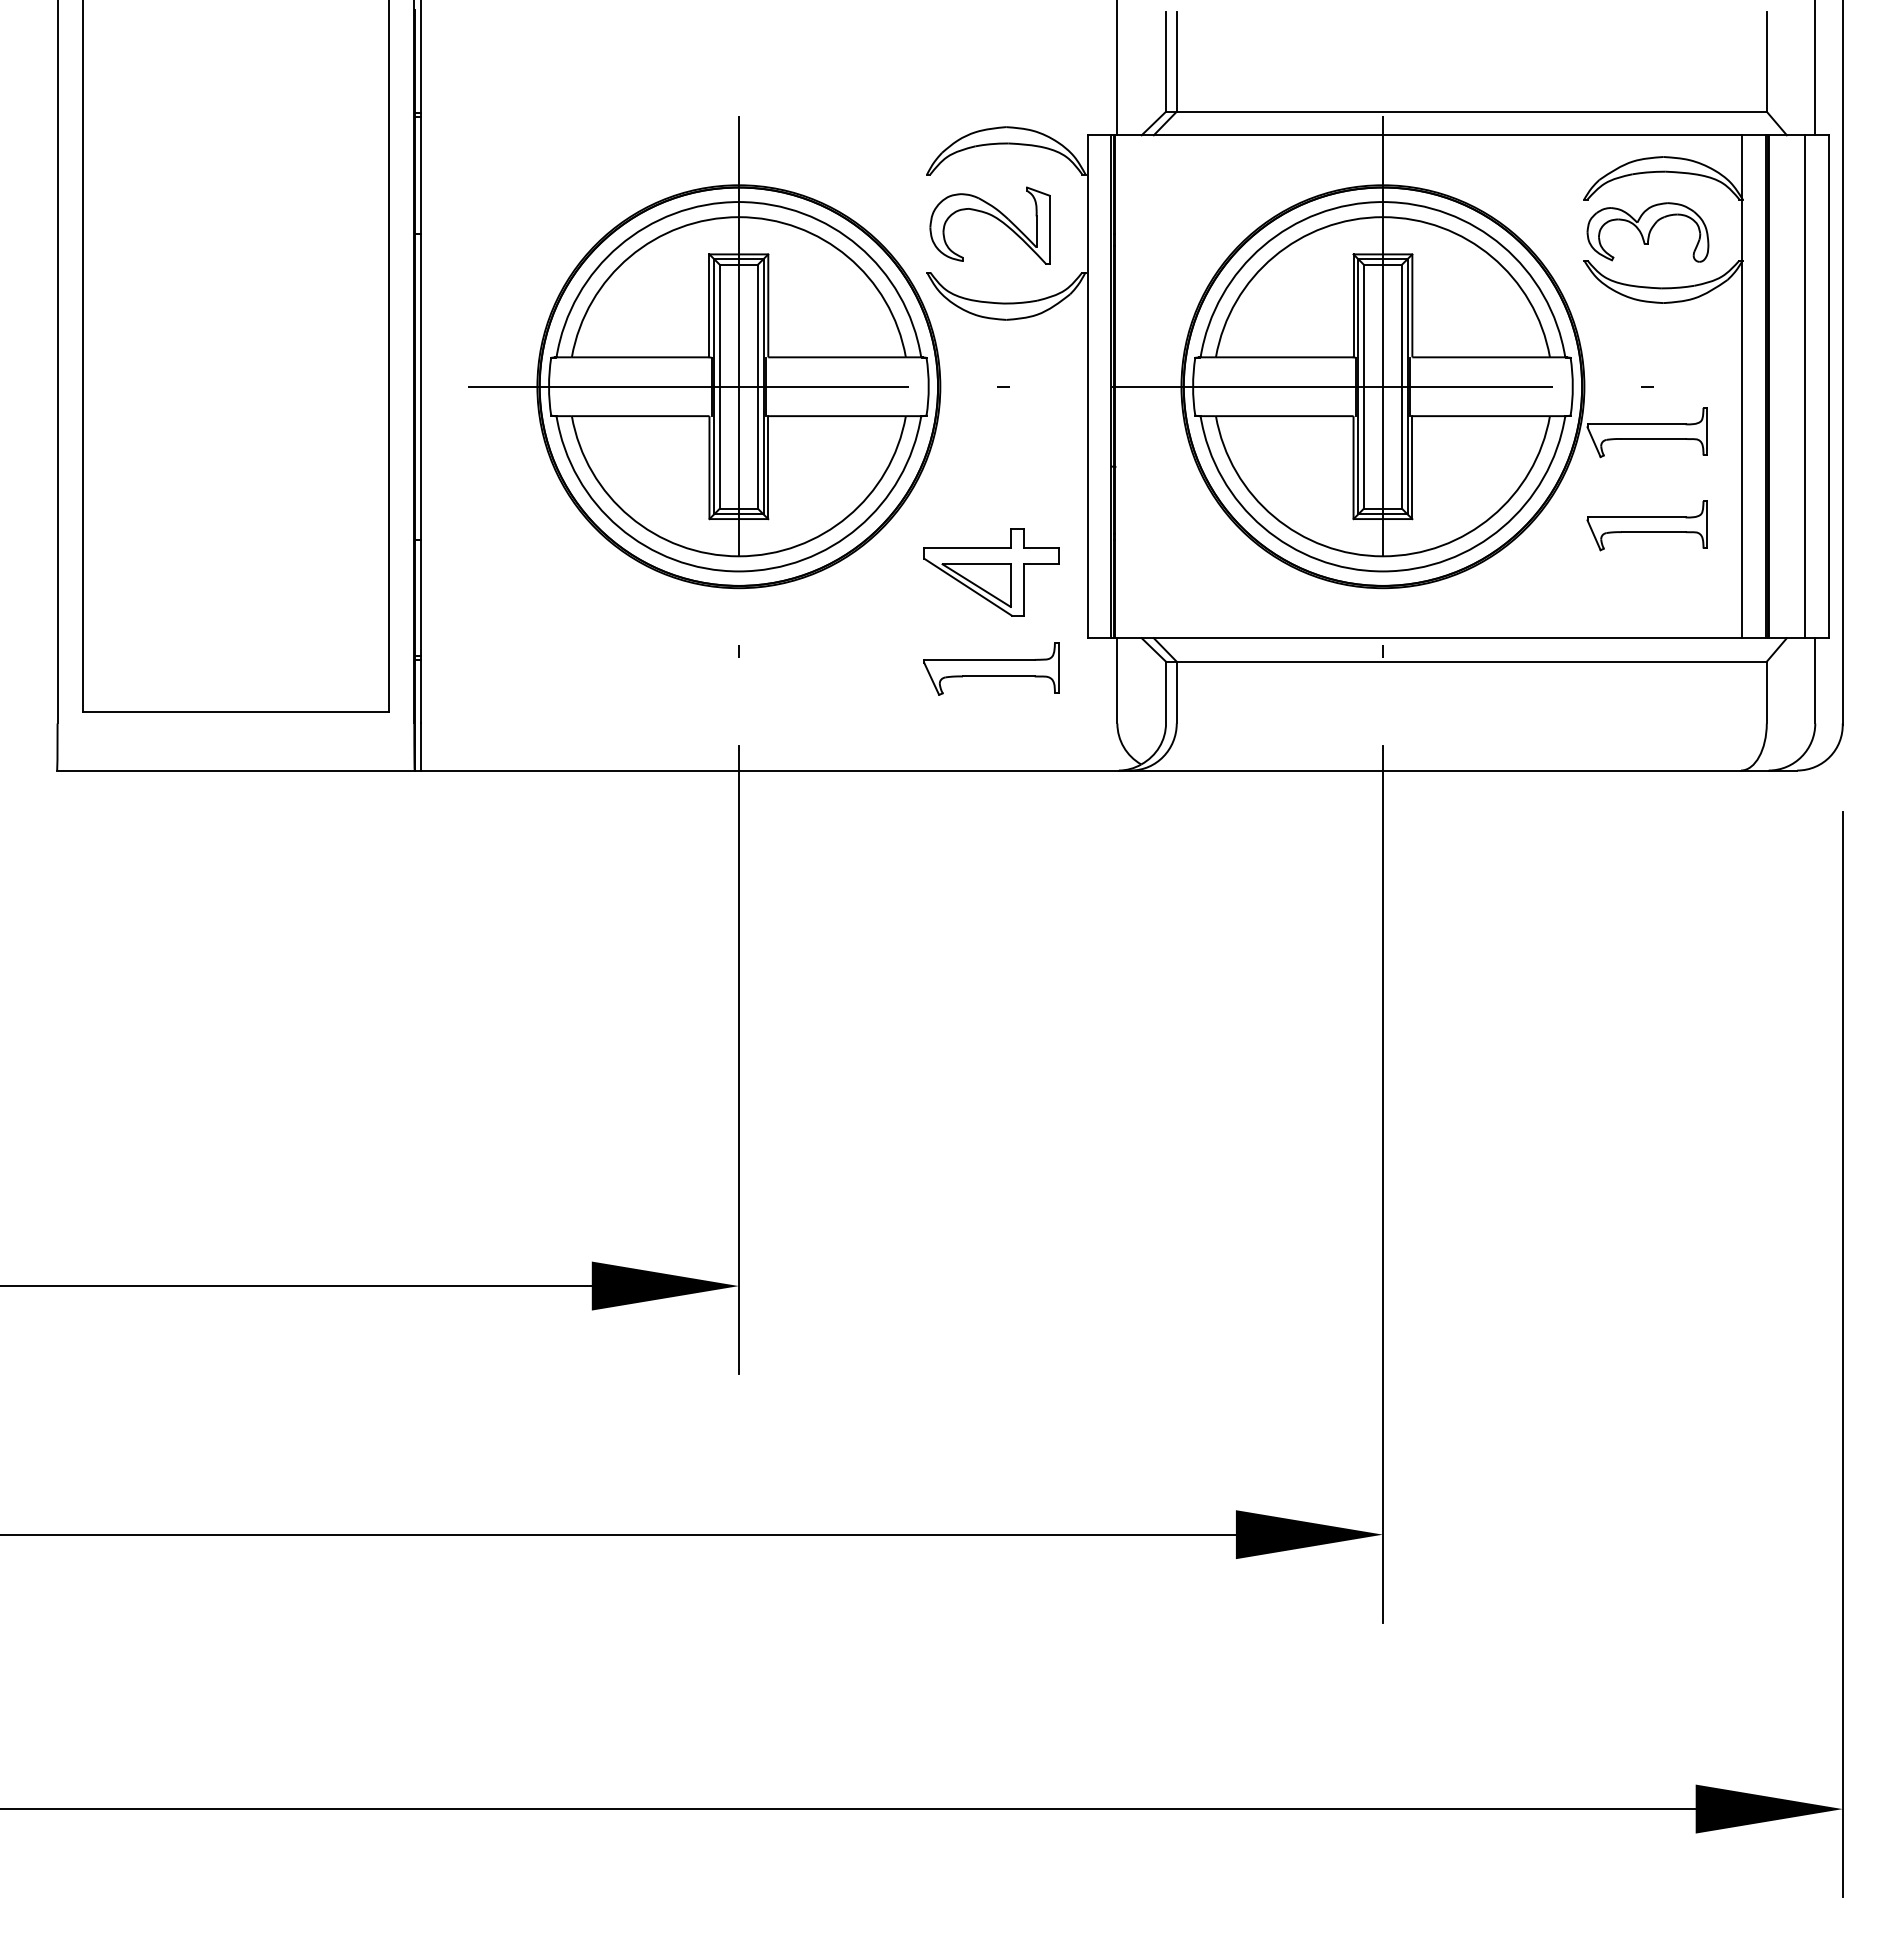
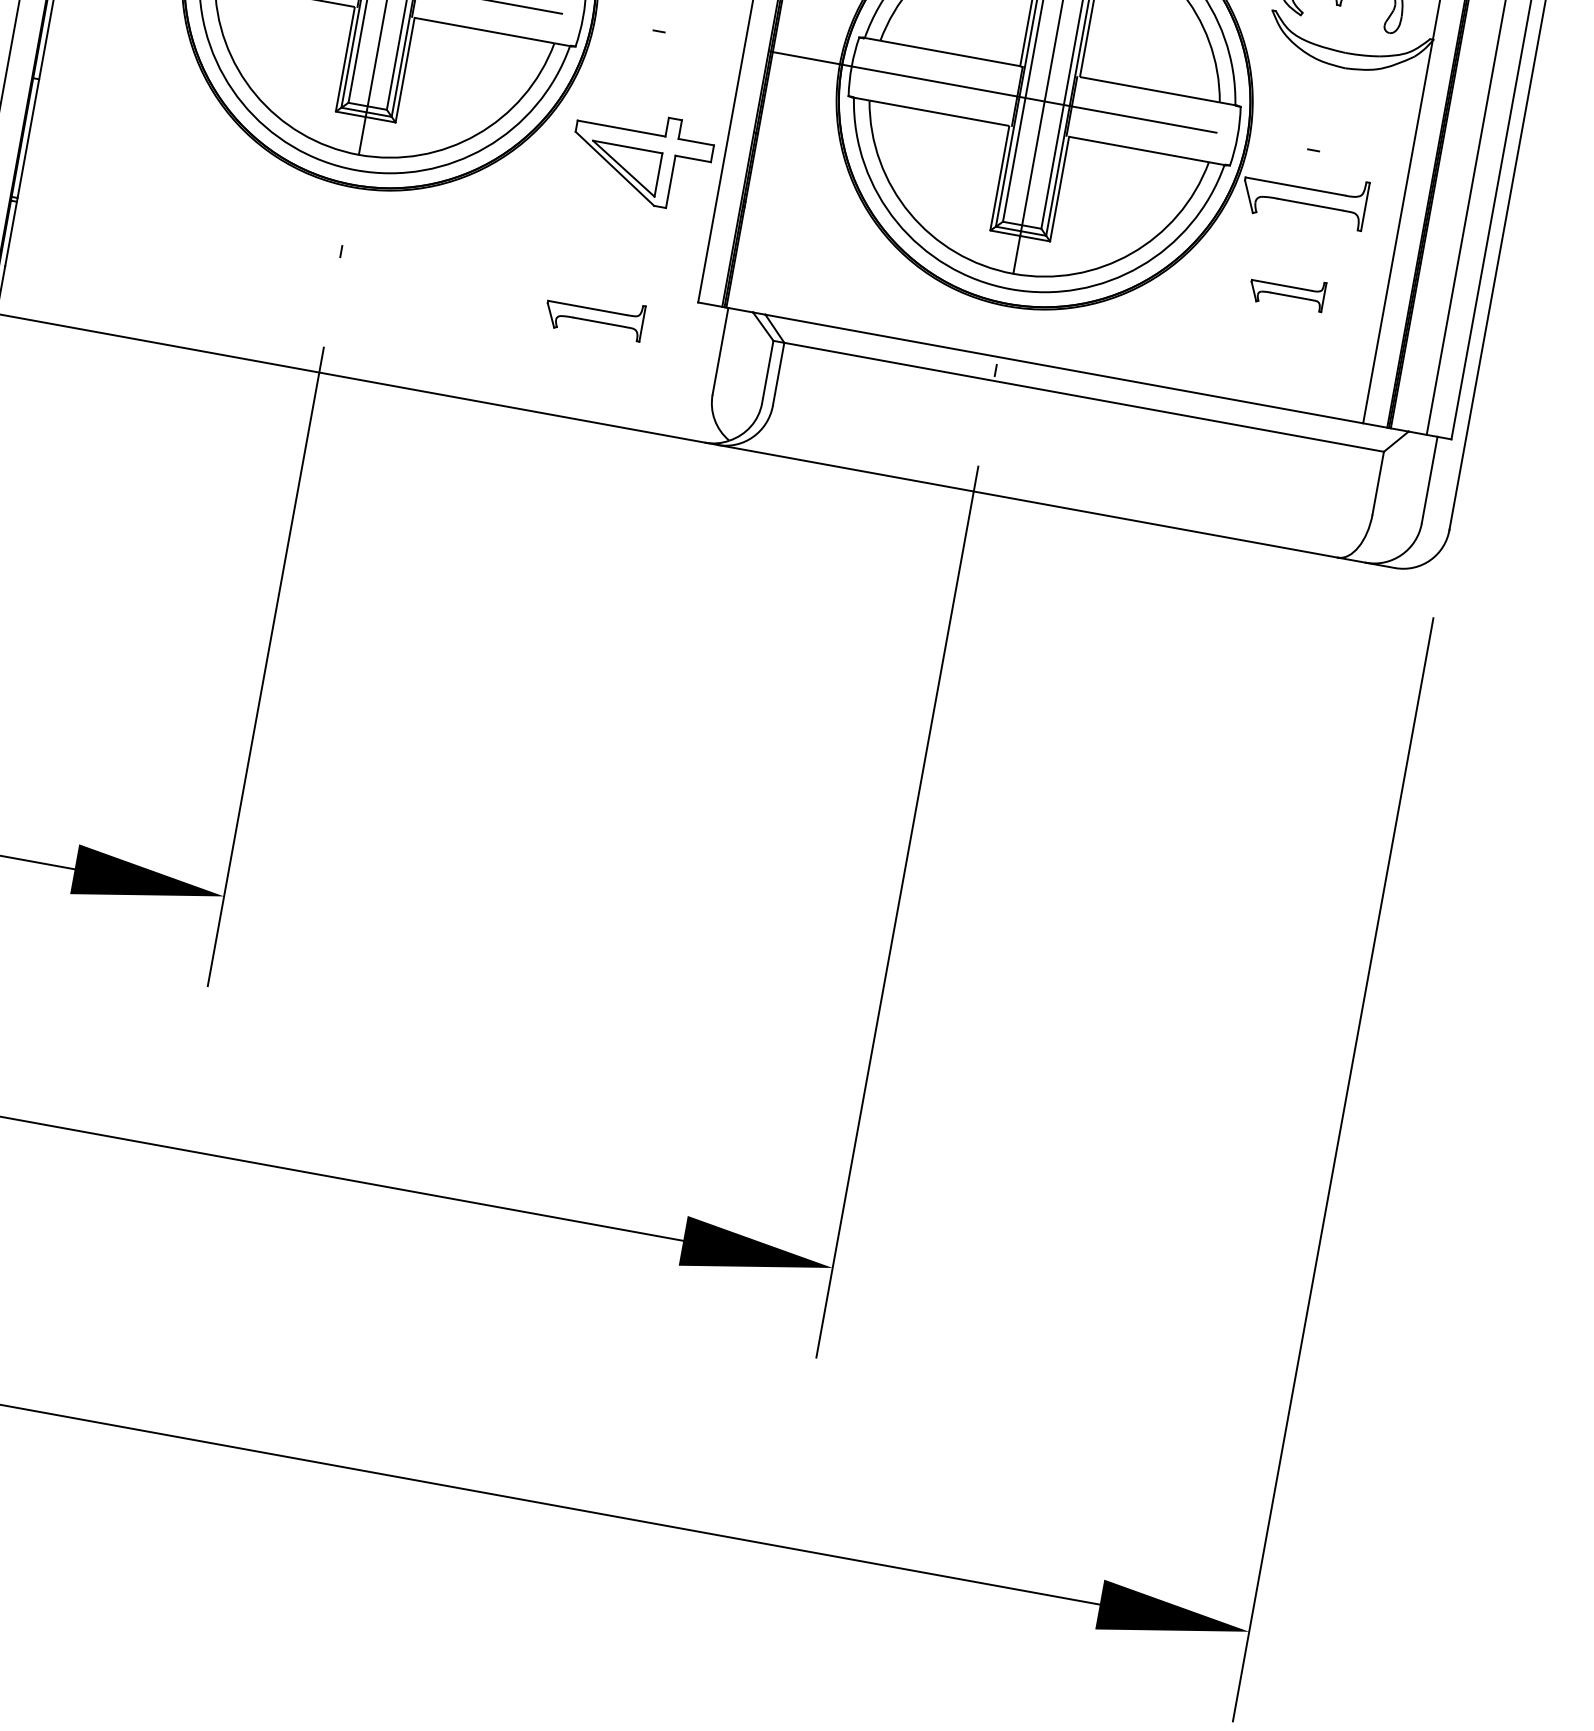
part: (1646, 525) -> (1286, 291), size x0.6
part: (991, 572) -> (641, 158), moved
part: (991, 668) -> (594, 315), size x0.7

